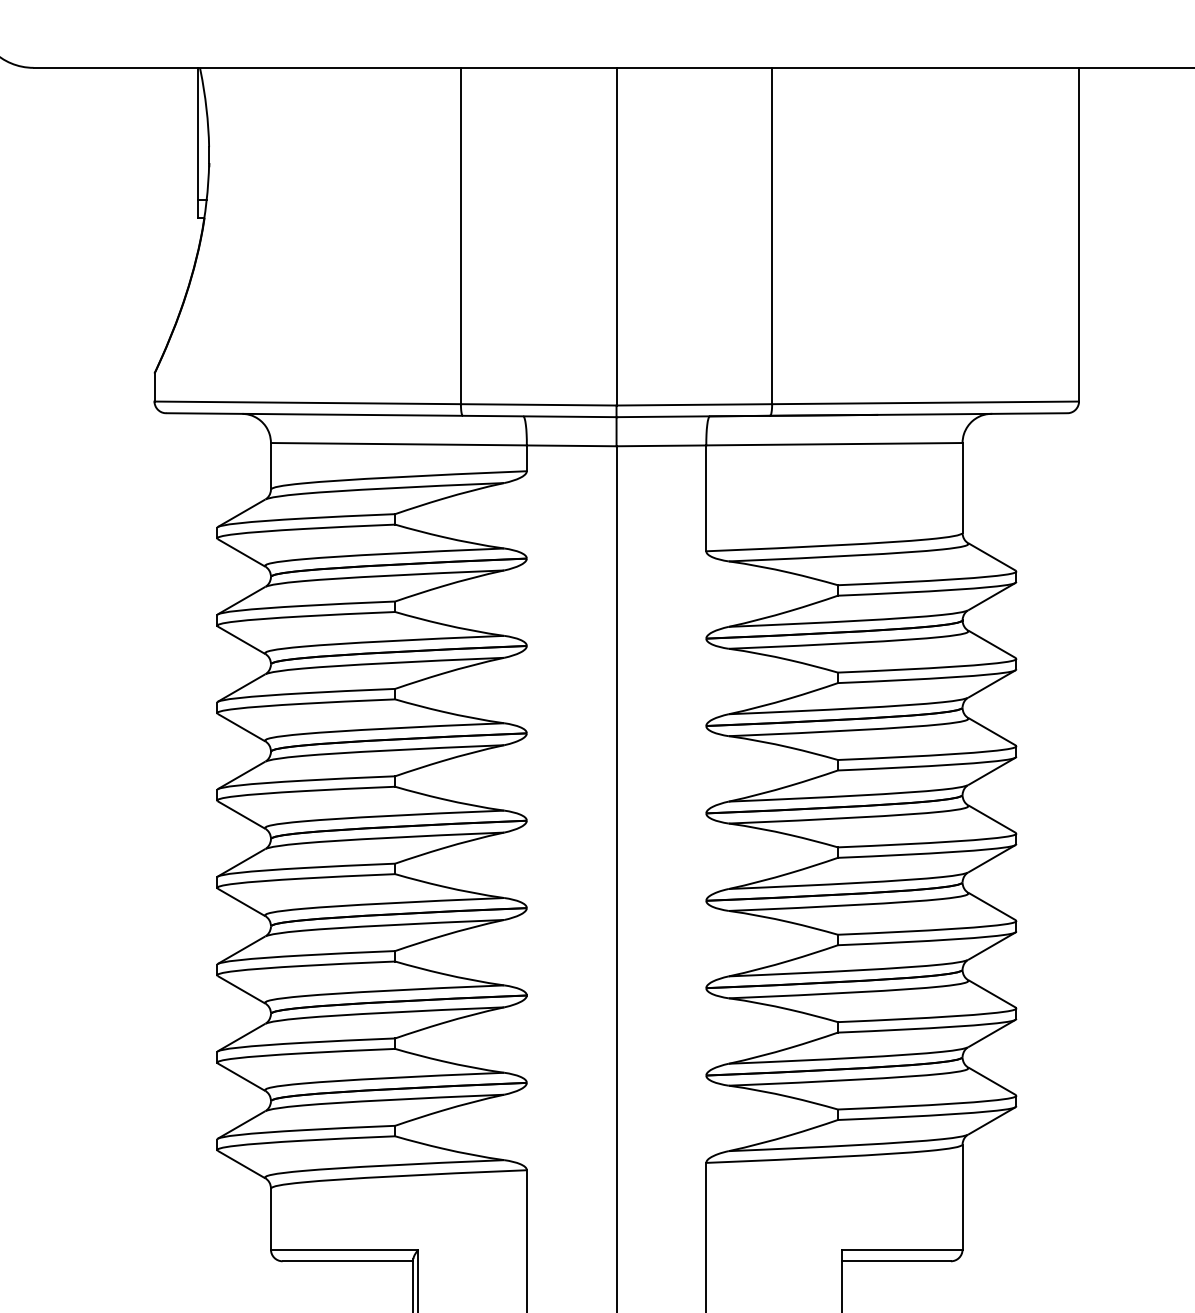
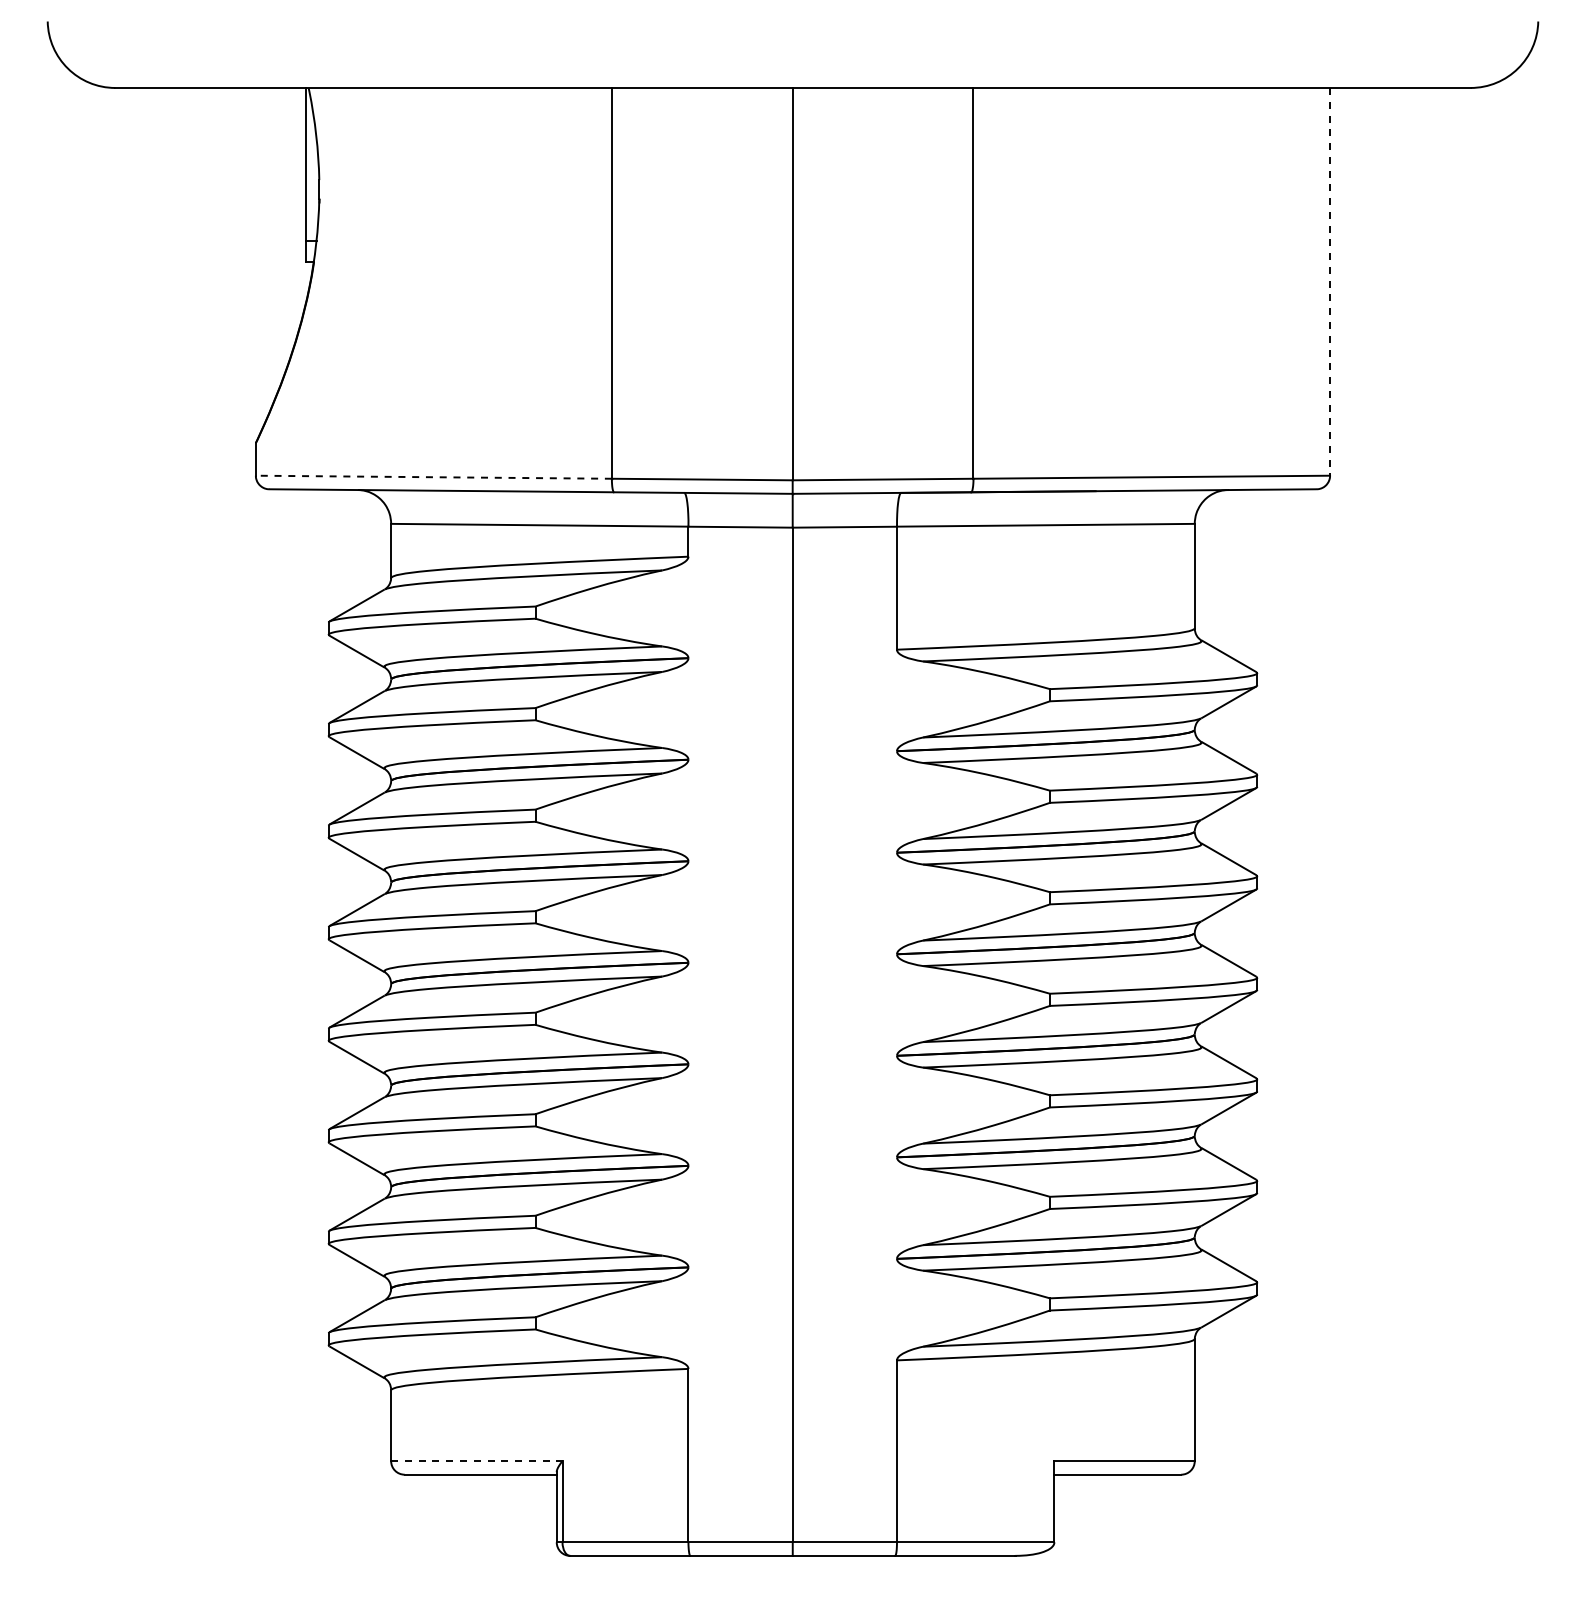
line: (1079, 234) -> (1330, 281), solid -> dashed
line: (307, 403) -> (433, 477), solid -> dashed
line: (344, 1249) -> (476, 1461), solid -> dashed

